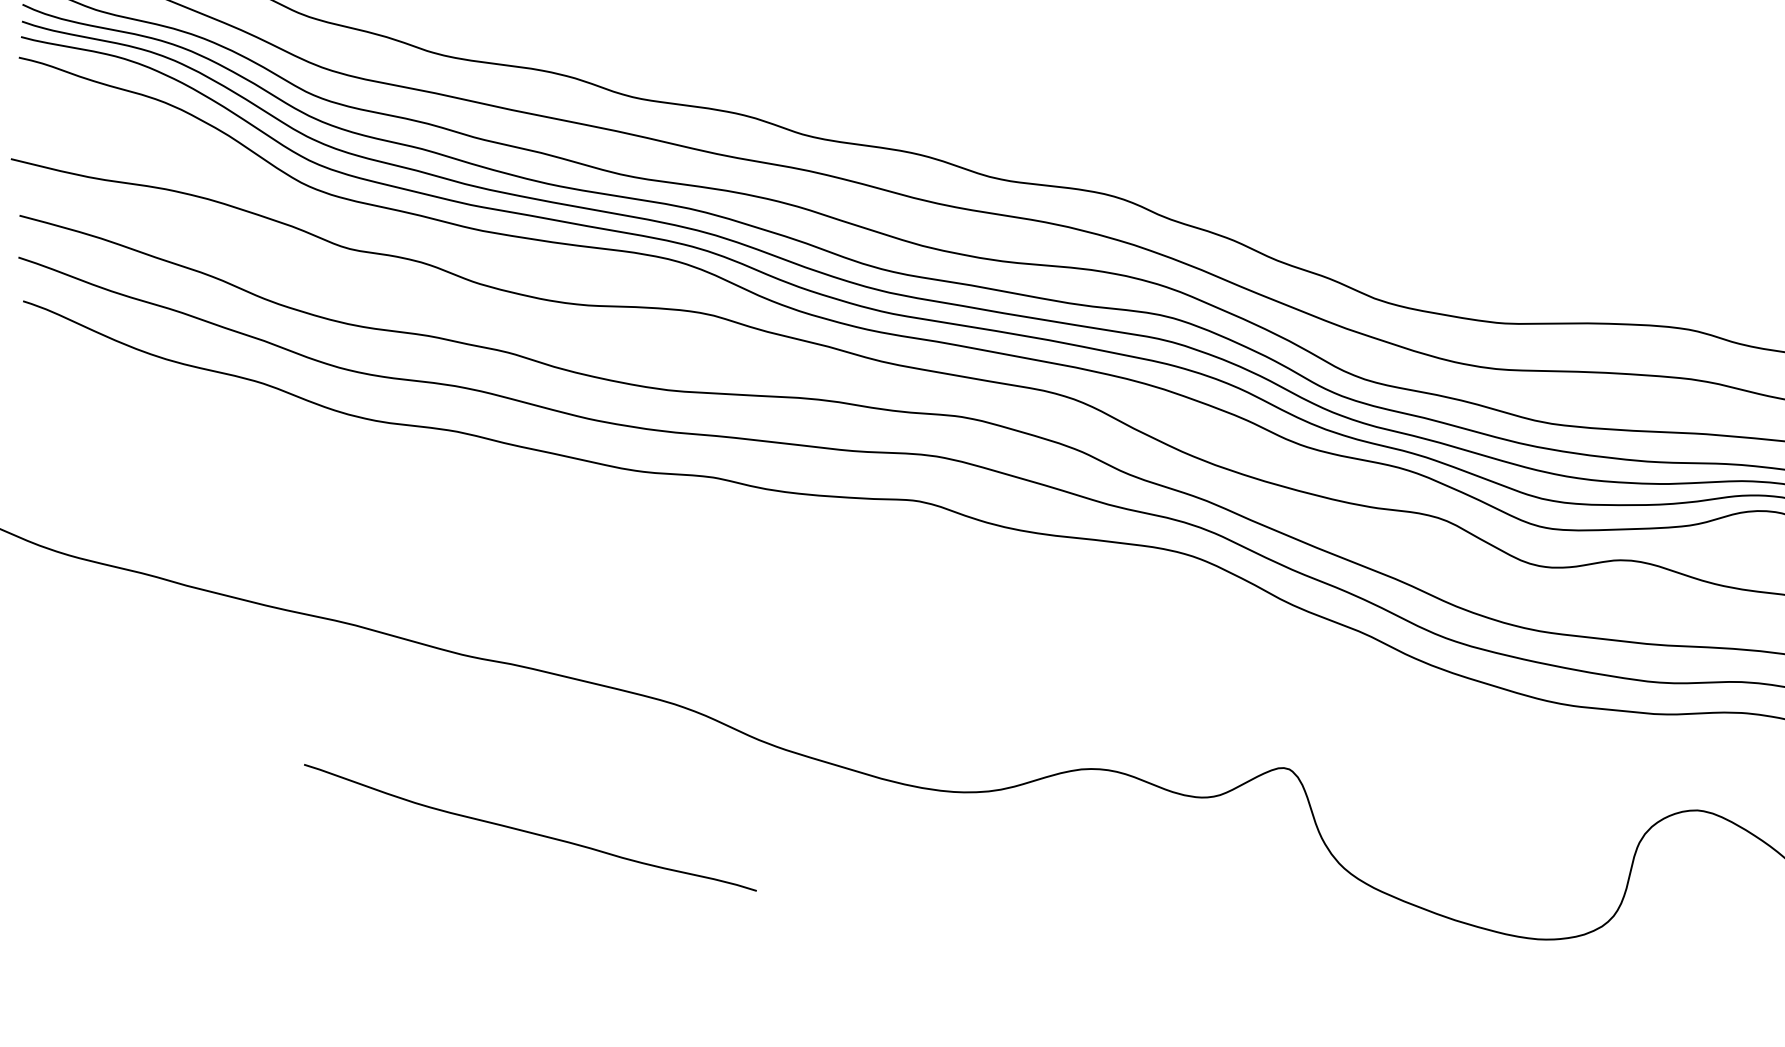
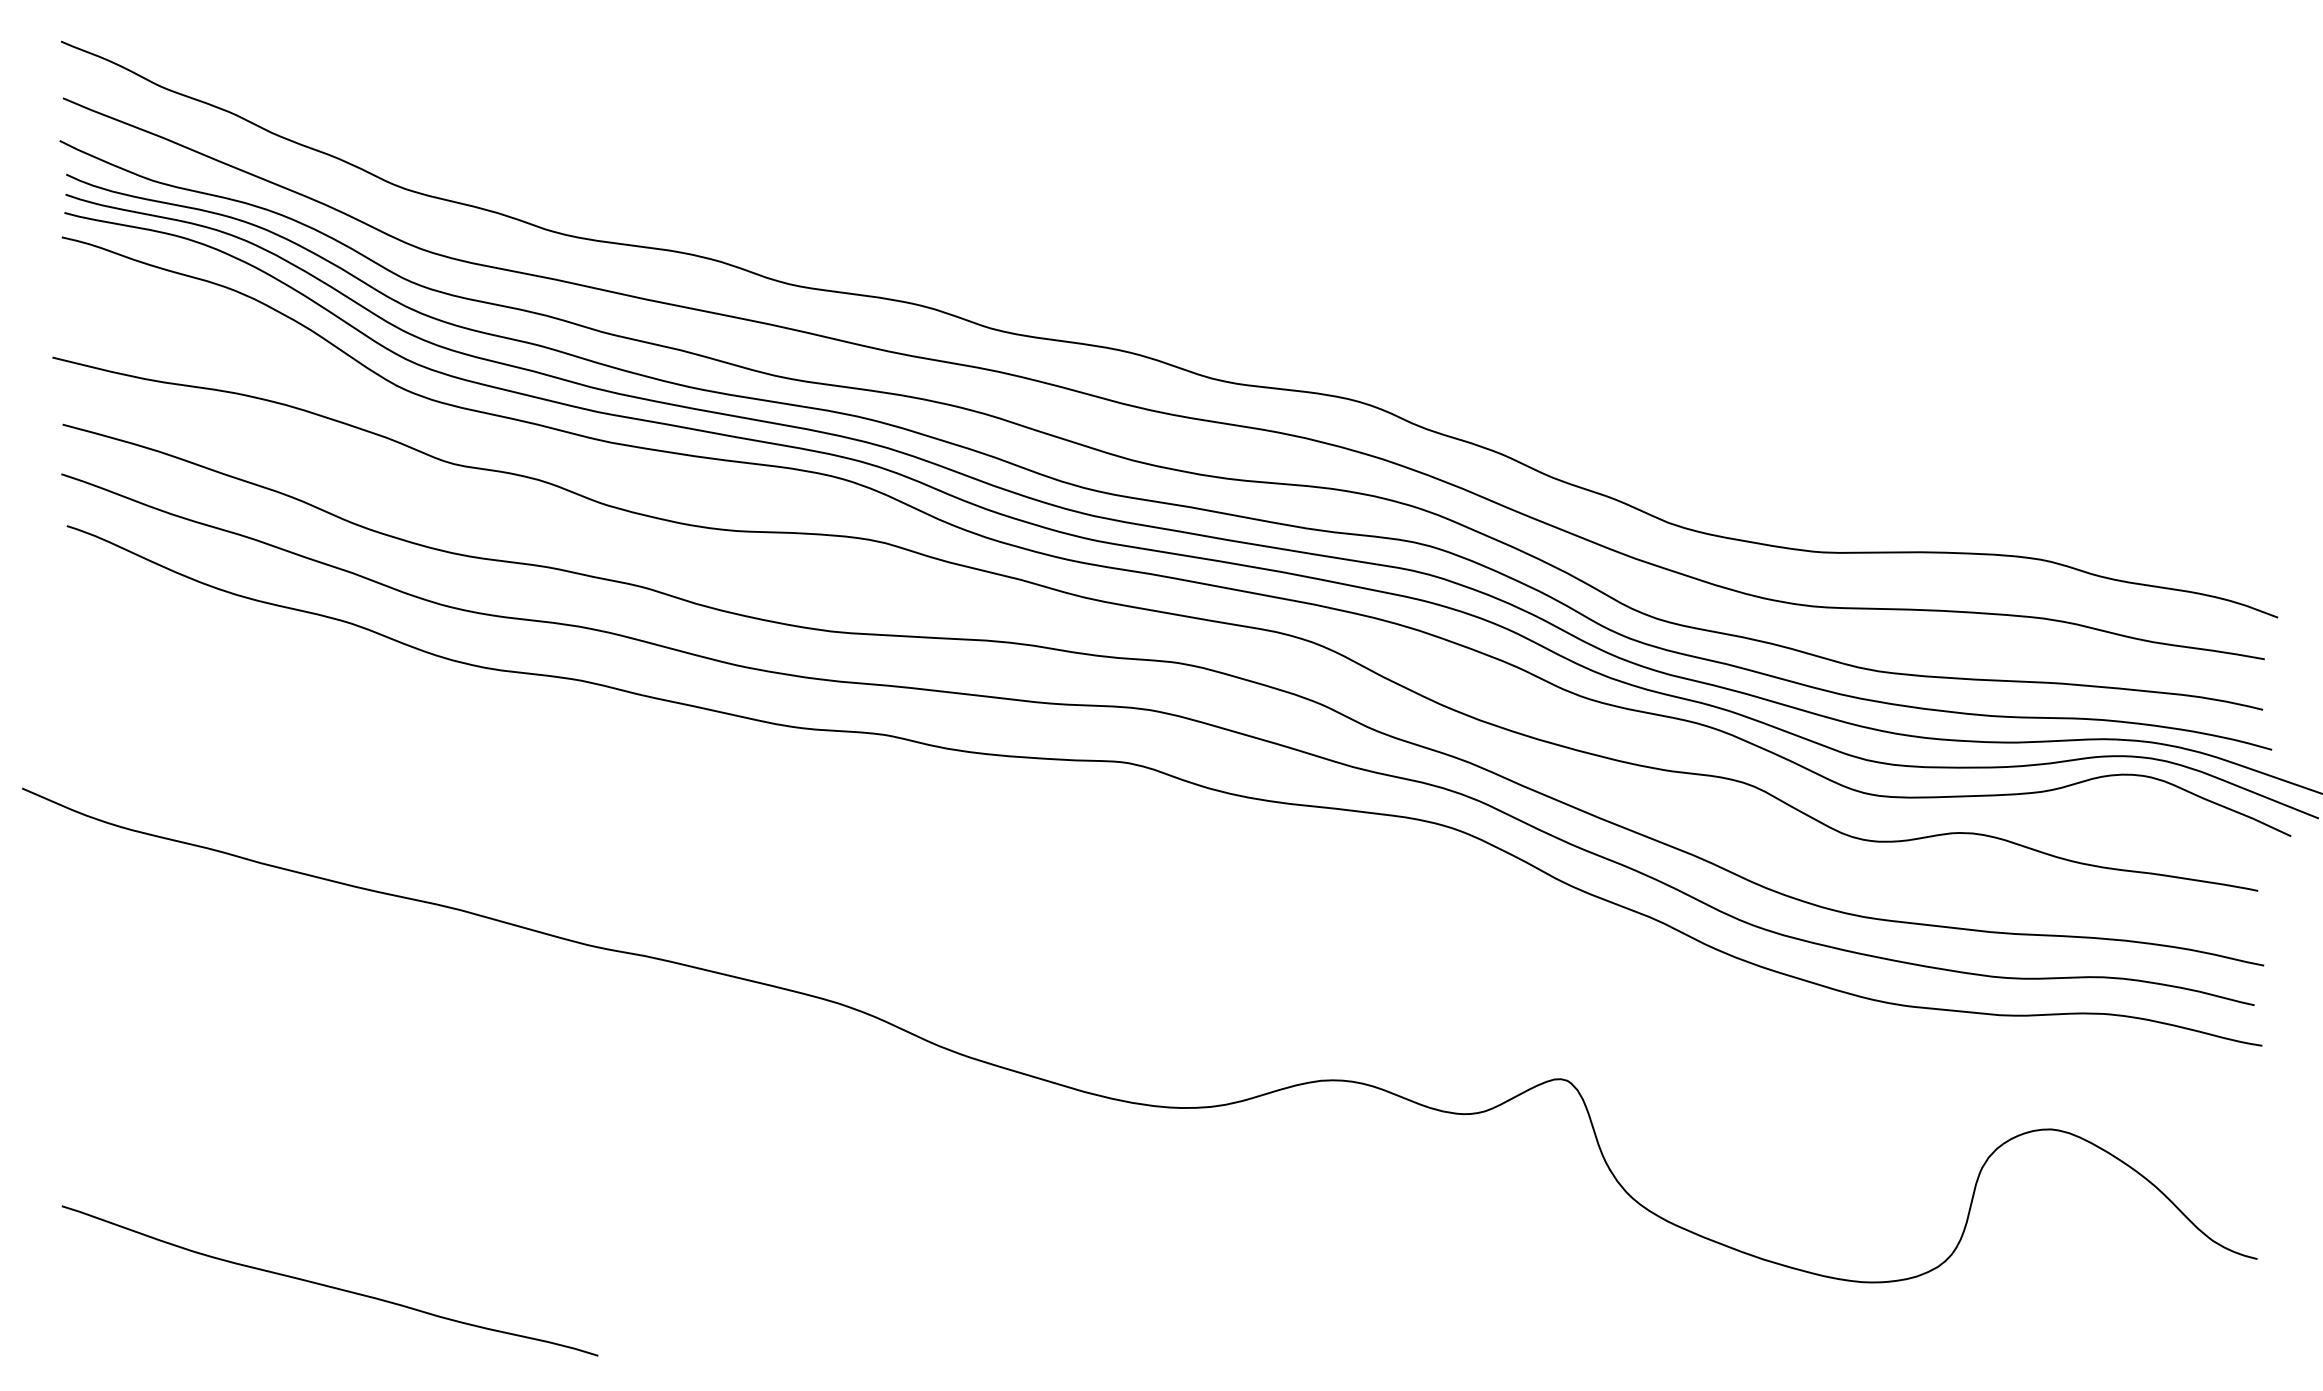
curve: (529, 831) -> (329, 1285), moved

